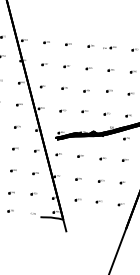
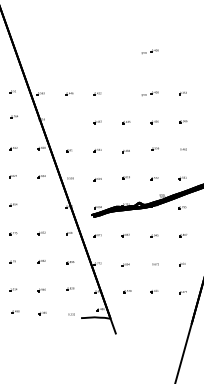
part: (112, 14) -> (149, 51), added
part: (91, 45) -> (126, 93), removed
part: (45, 64) -> (69, 122), removed
part: (17, 126) -> (41, 205), removed

